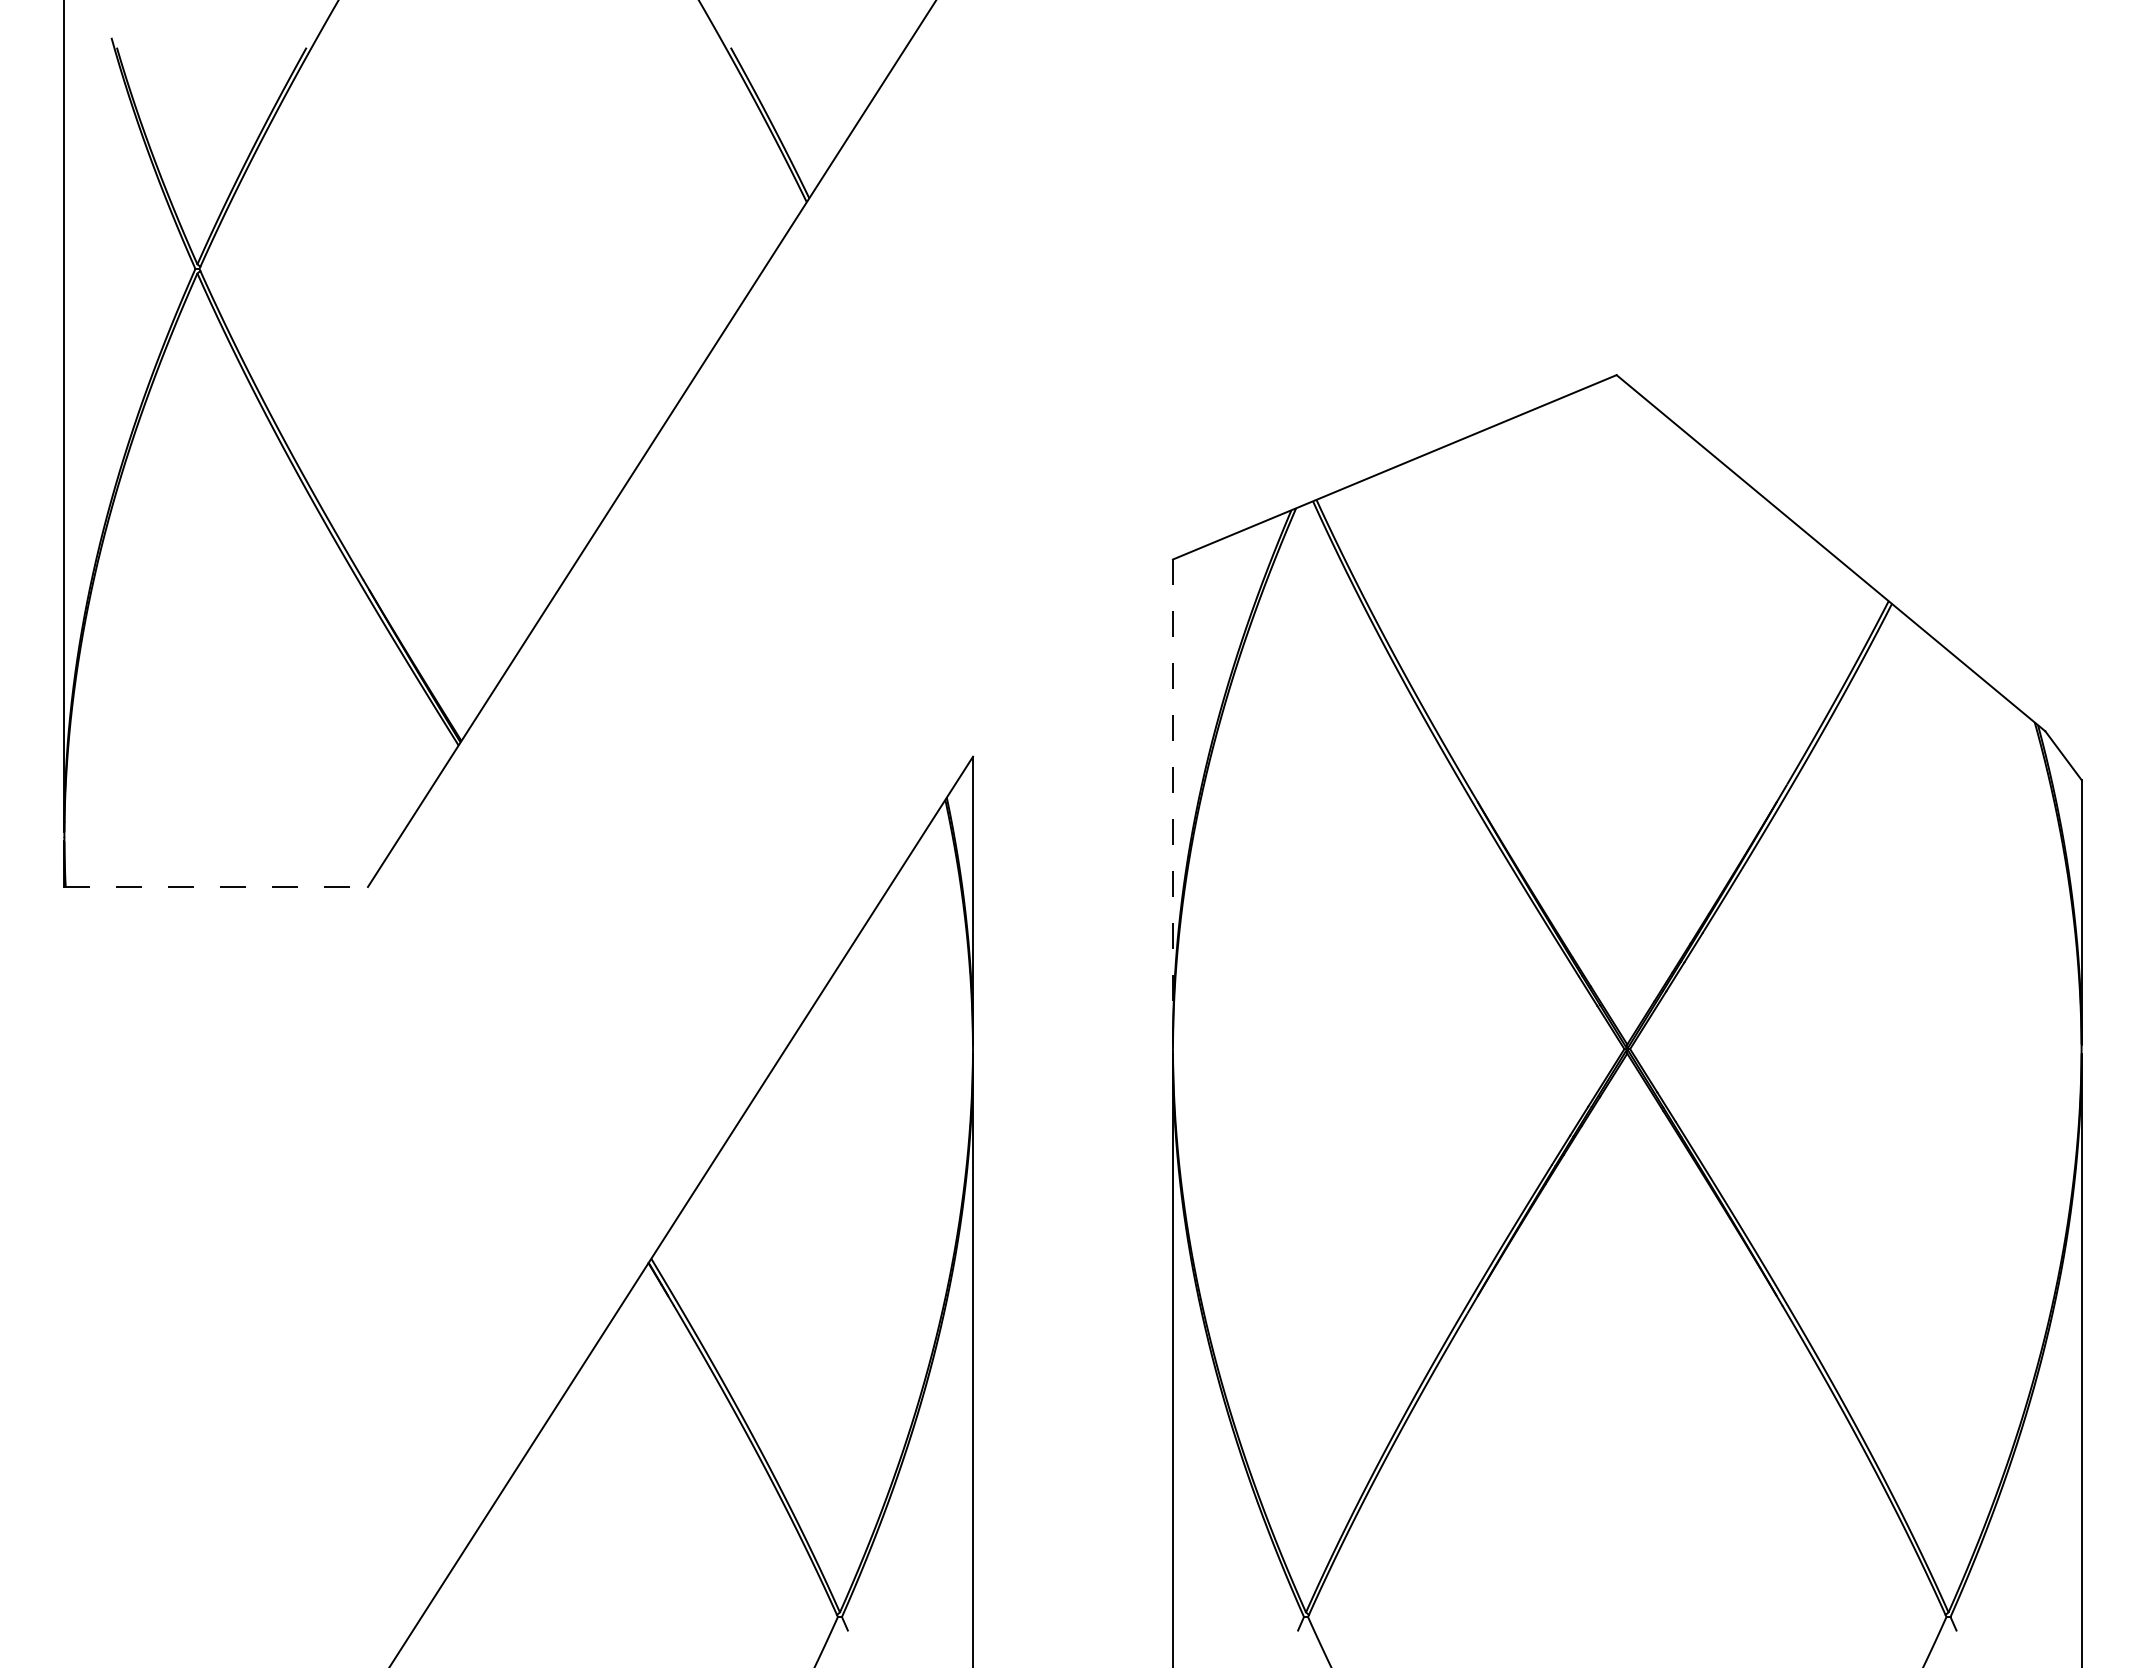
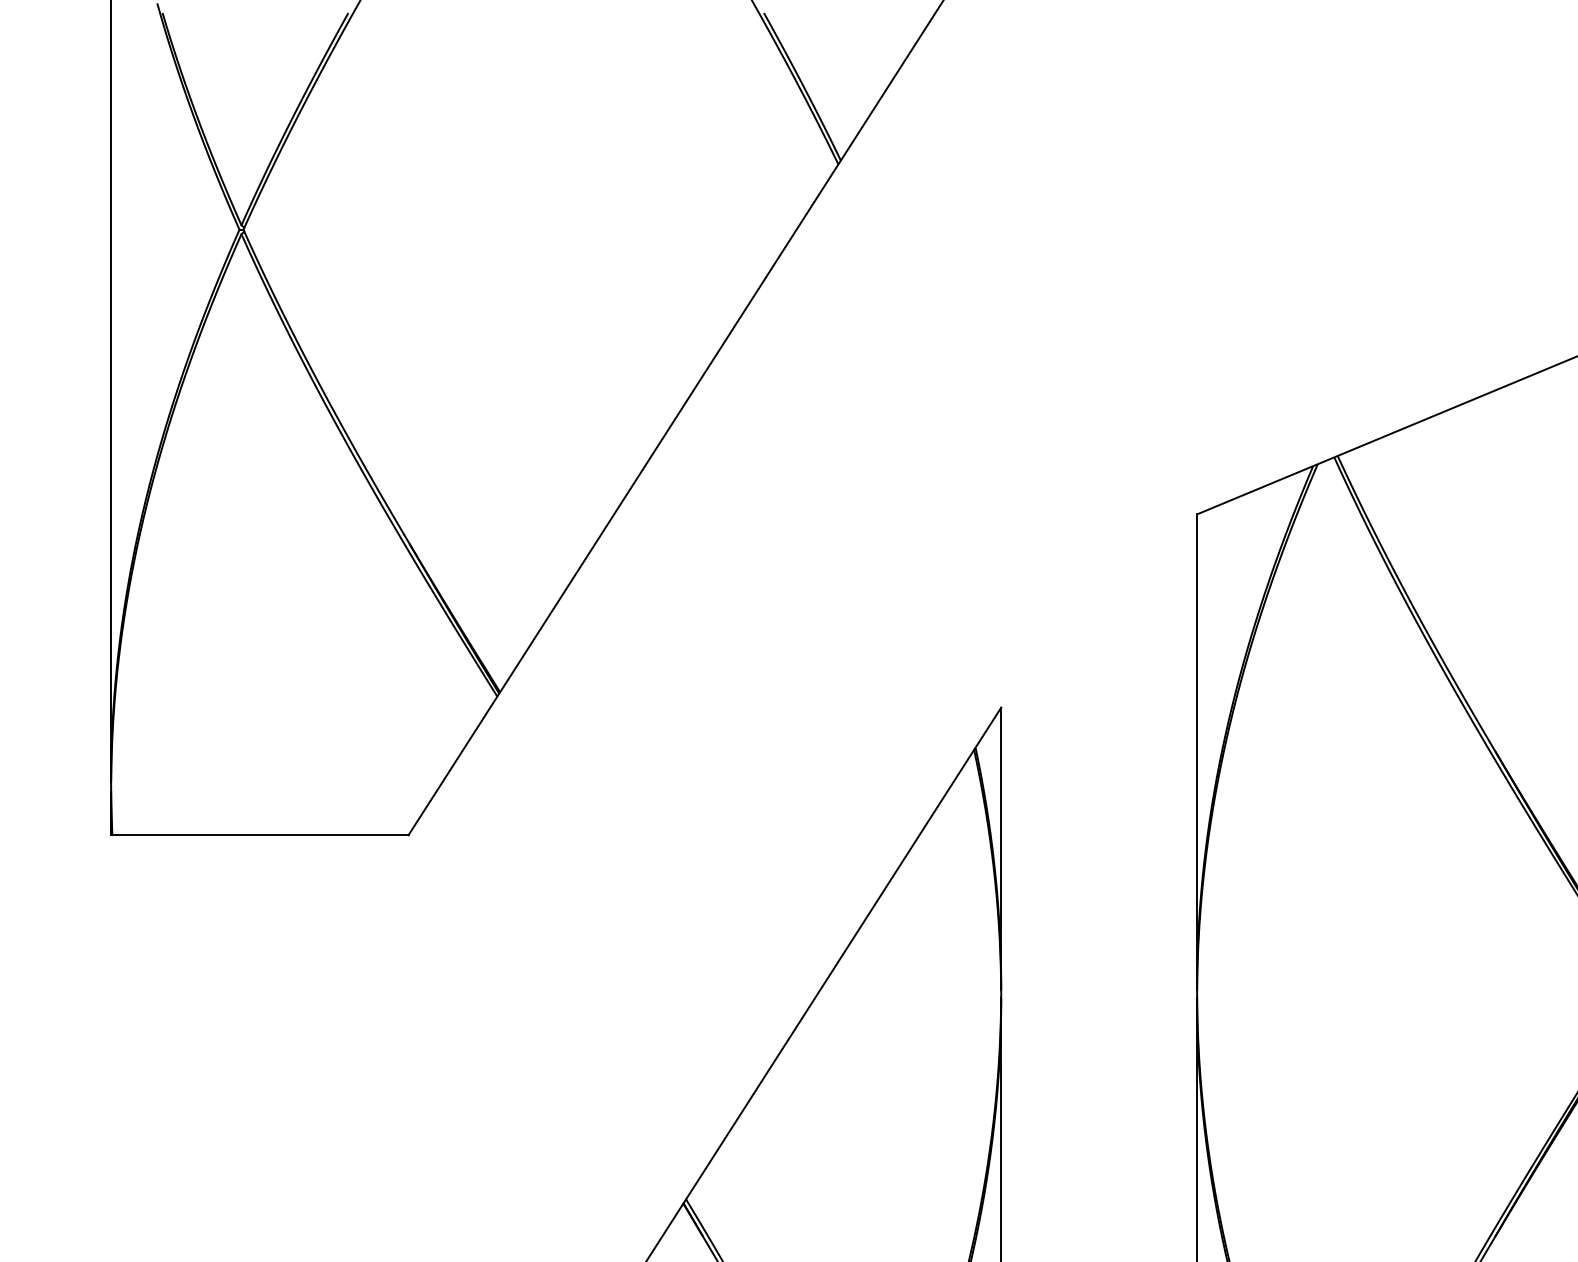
line: (1172, 802) -> (1196, 752), dashed -> solid
line: (216, 887) -> (260, 835), dashed -> solid

